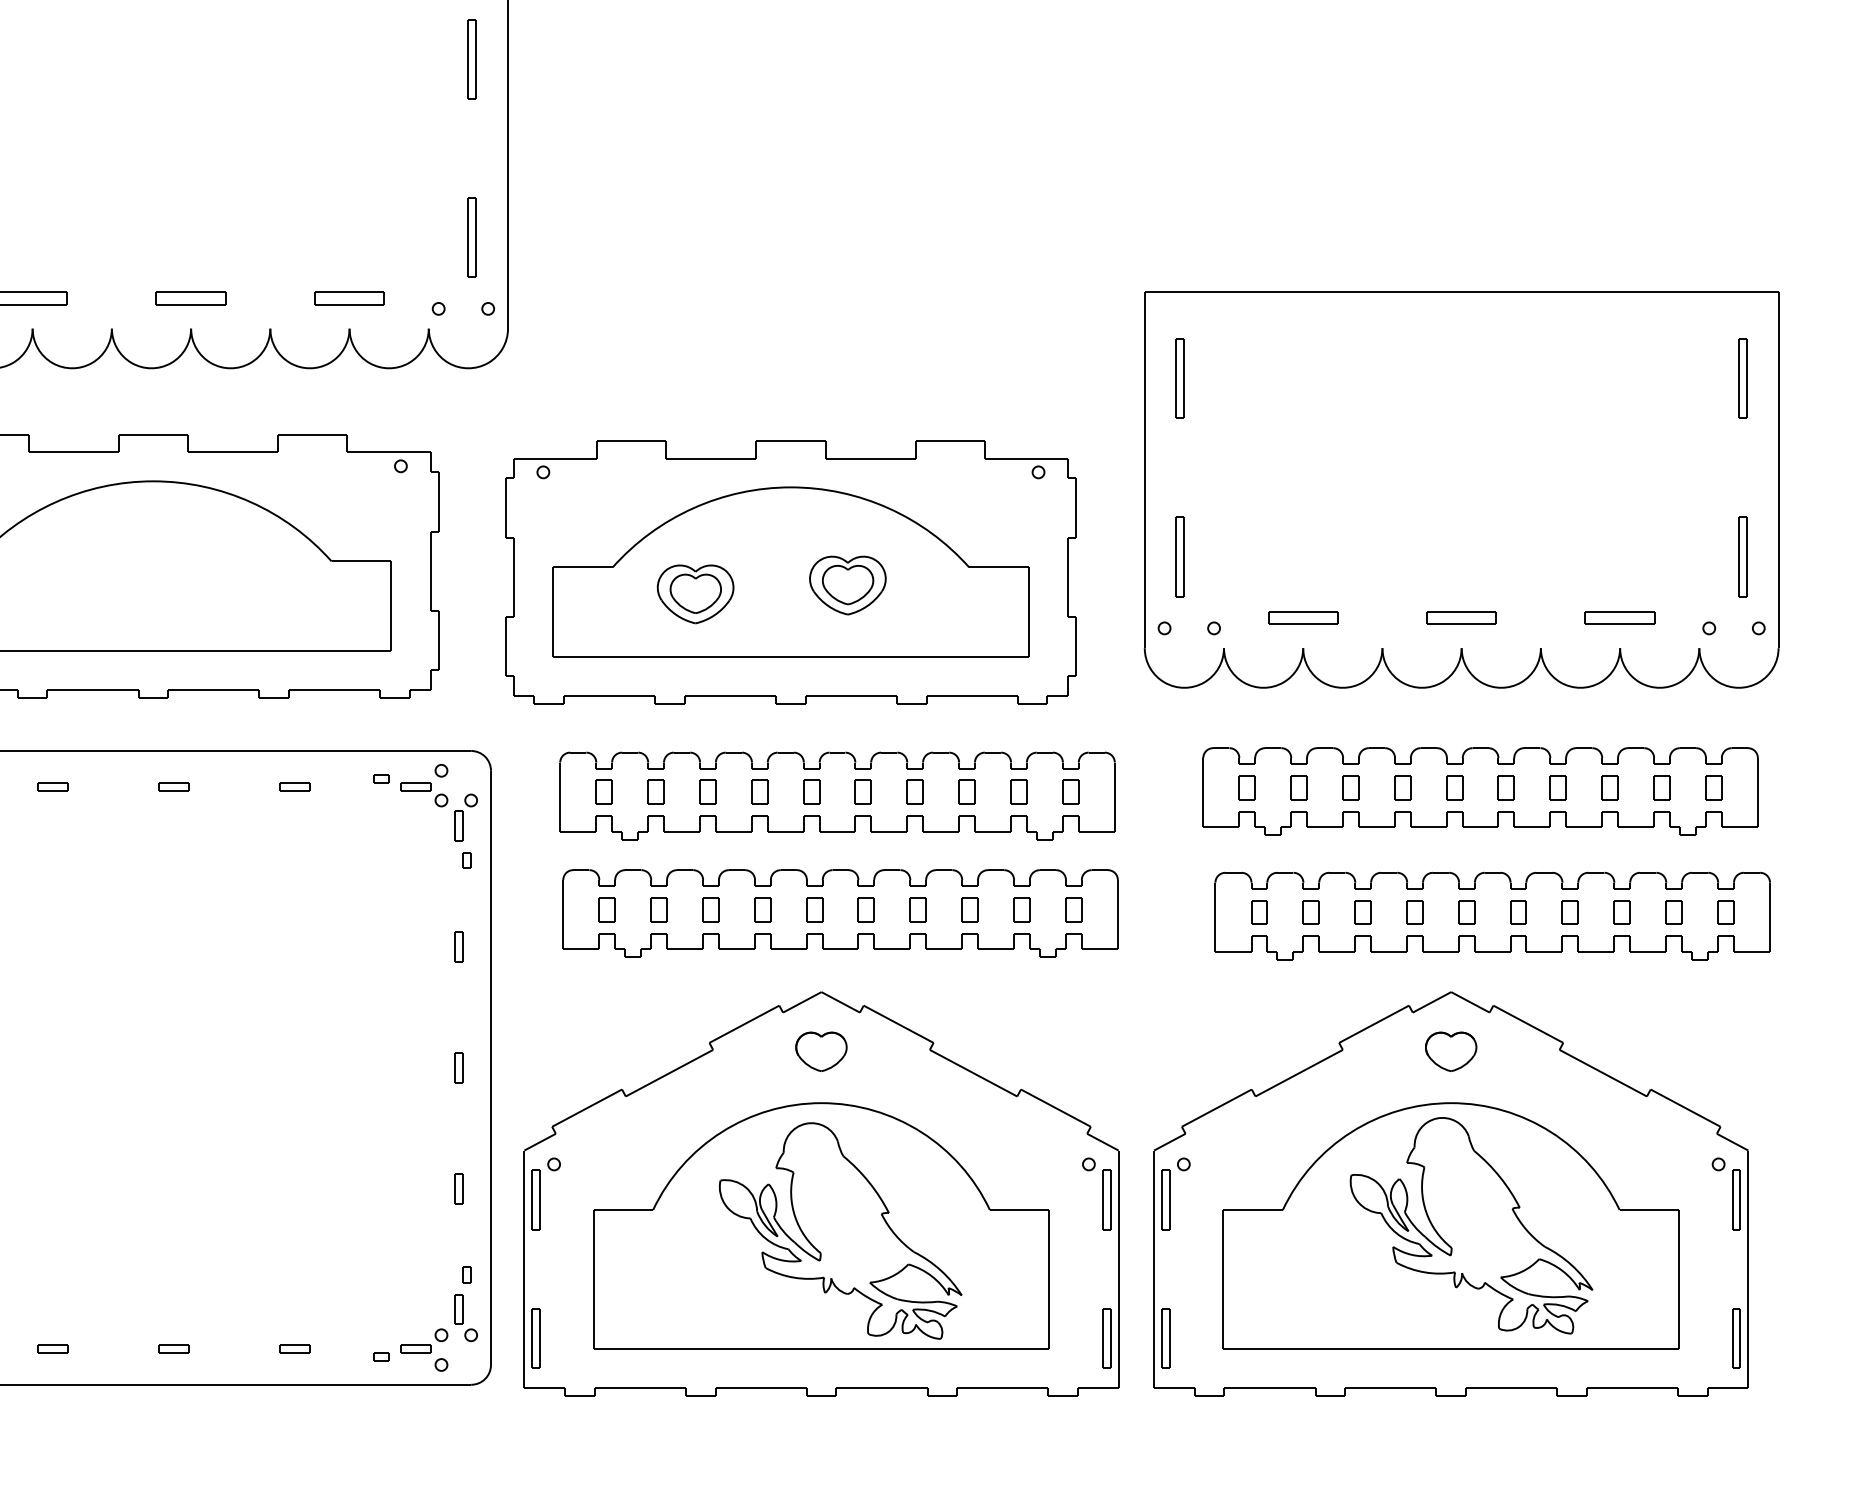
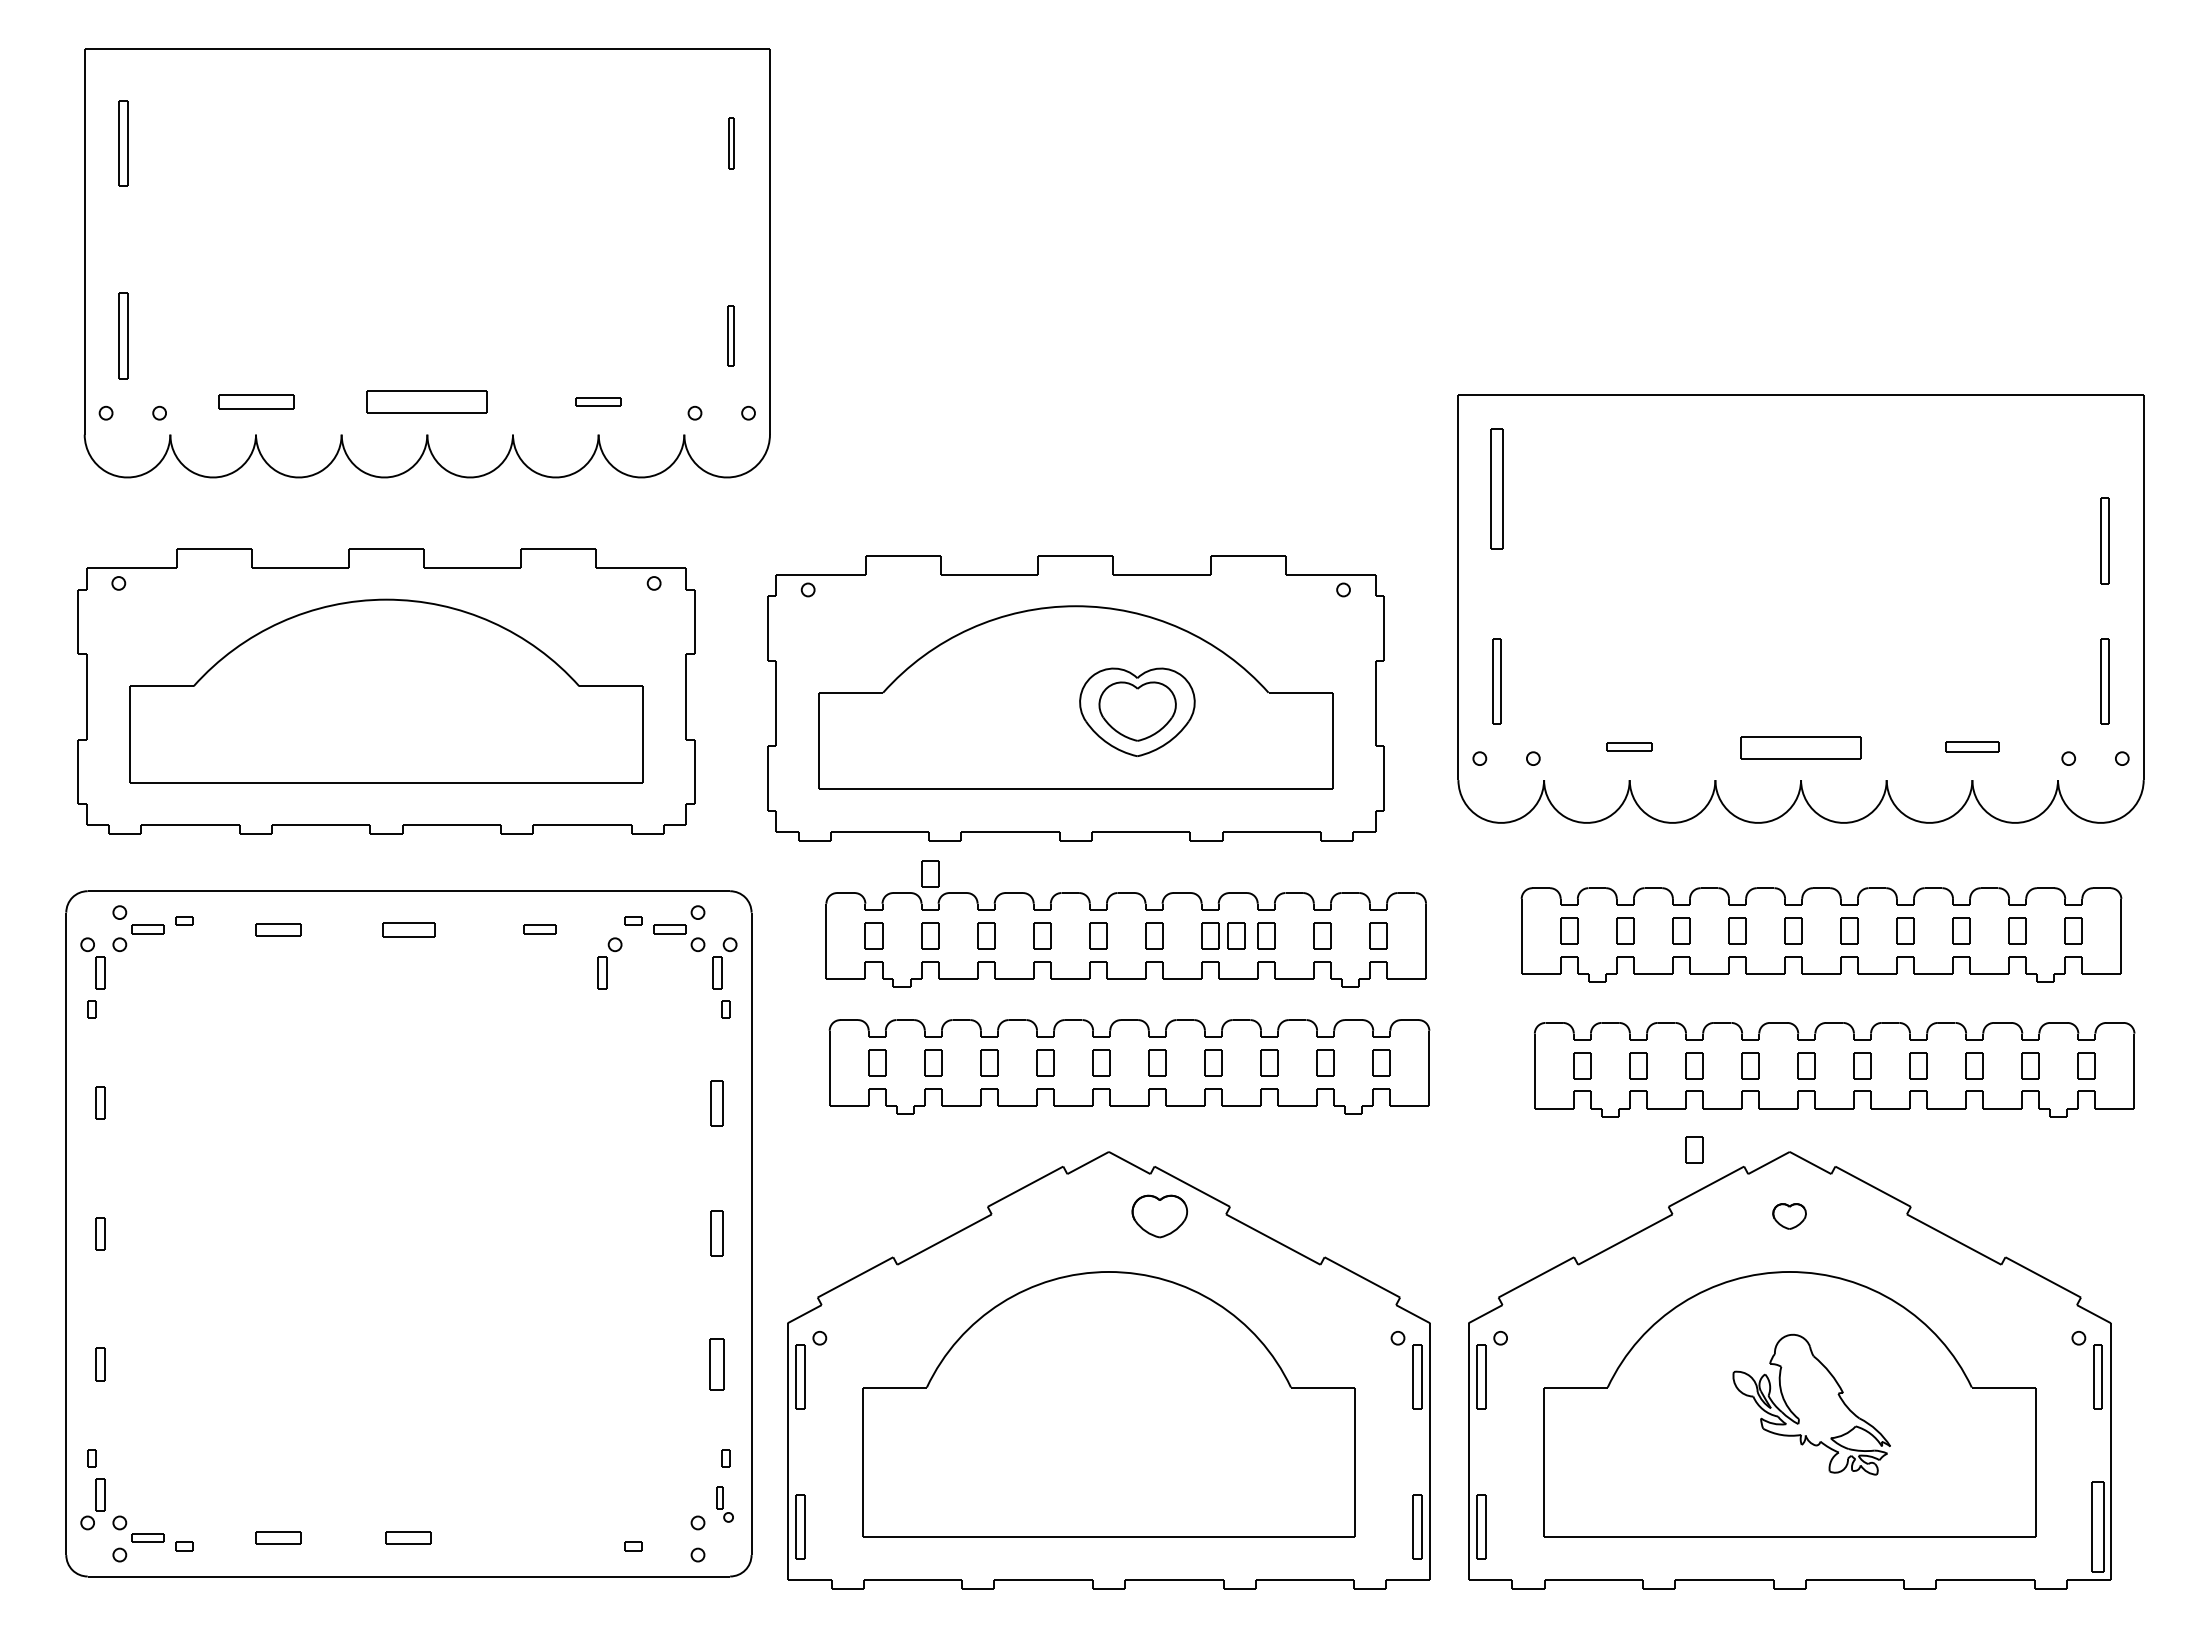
part: (472, 59) -> (731, 143), size x0.6
part: (472, 236) -> (731, 335), size x0.7
part: (191, 298) -> (427, 401), size x1.6
part: (349, 298) -> (598, 401), size x0.6
part: (1179, 378) -> (1496, 488), size x1.4
part: (1742, 378) -> (2104, 540), moved
part: (847, 585) -> (1137, 712), size x1.4
part: (695, 594) -> (972, 721), removed
part: (1303, 617) -> (1629, 746), size x0.6
part: (1462, 617) -> (1801, 746), size x1.6
part: (1620, 617) -> (1972, 746), size x0.7
part: (656, 734) -> (930, 873), added
part: (52, 786) -> (277, 929), size x1.4
part: (173, 786) -> (408, 929), size x1.6
part: (939, 791) -> (1236, 935), added
part: (359, 817) -> (609, 963), added
part: (459, 946) -> (717, 1102), size x1.4
part: (1363, 989) -> (1694, 1149), added
part: (821, 1051) -> (1159, 1216), moved
part: (1450, 1051) -> (1789, 1216), size x0.6
part: (459, 1067) -> (717, 1233), size x1.4
part: (459, 1188) -> (717, 1364), size x1.6
part: (1471, 1225) -> (1811, 1404), size x0.6
part: (840, 1230) -> (1129, 1409), removed
part: (465, 1318) -> (724, 1504), size x0.7
part: (1735, 1338) -> (2097, 1526), size x1.4
part: (52, 1348) -> (277, 1537), size x1.4
part: (173, 1348) -> (408, 1537), size x1.4
part: (294, 1348) -> (539, 1537), removed
part: (415, 1348) -> (669, 1537), removed

